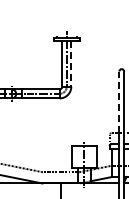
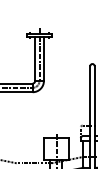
line: (71, 63) -> (44, 58), dashed -> solid
line: (119, 102) -> (90, 96), dashed -> solid

